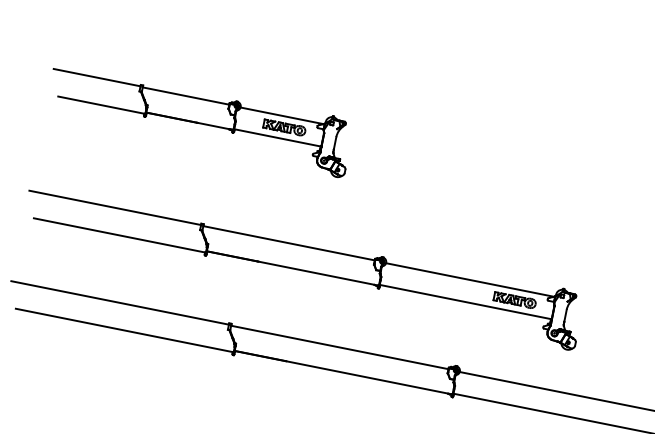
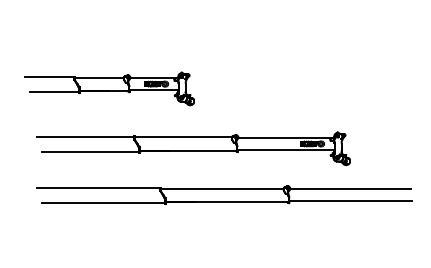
part: (199, 118) -> (109, 88), moved

